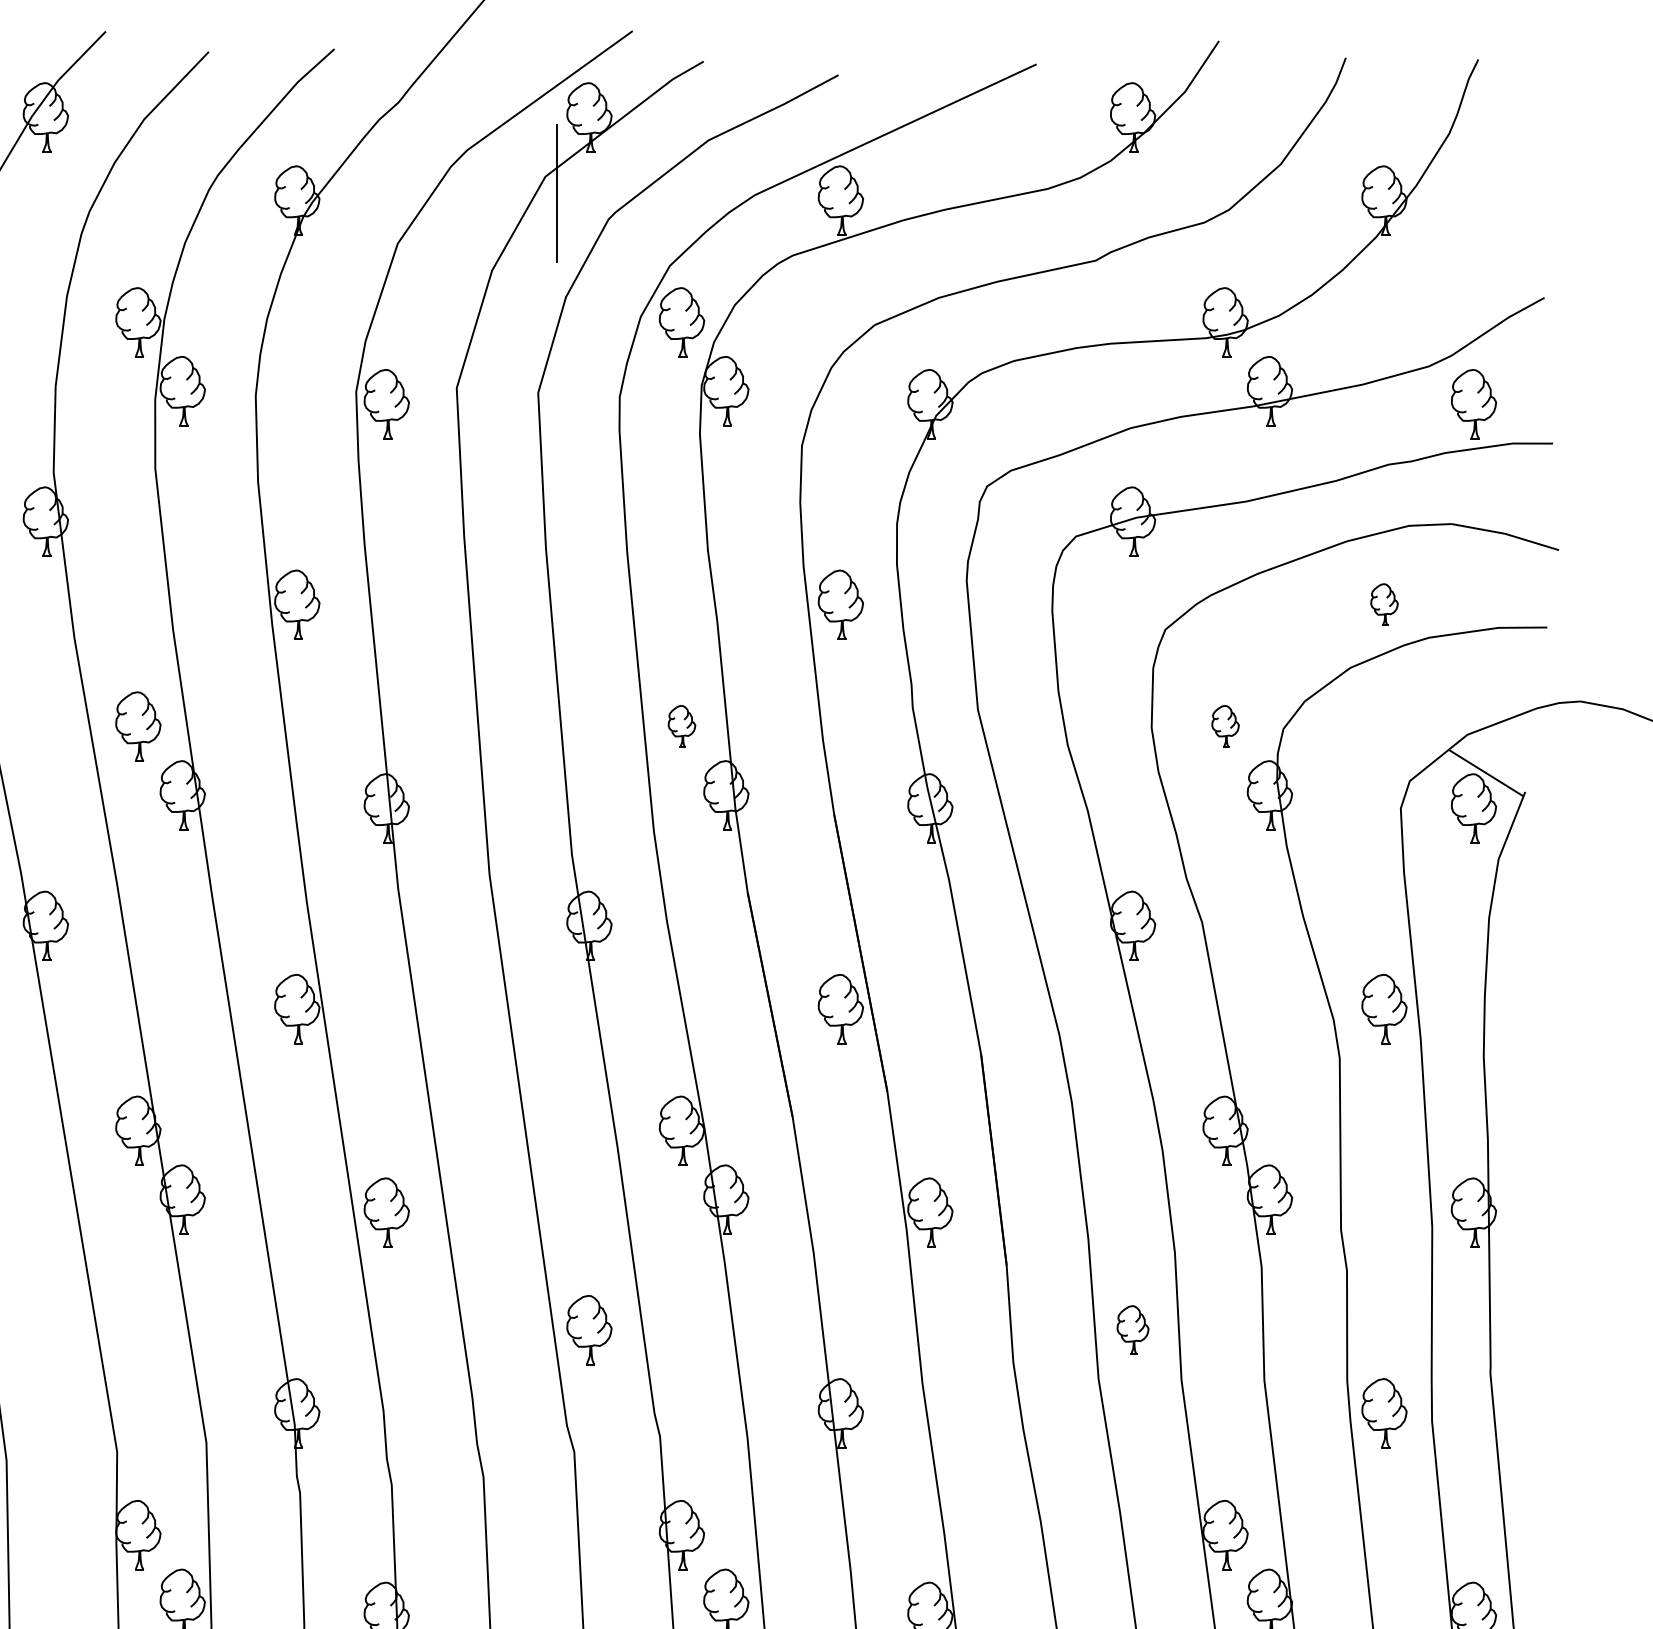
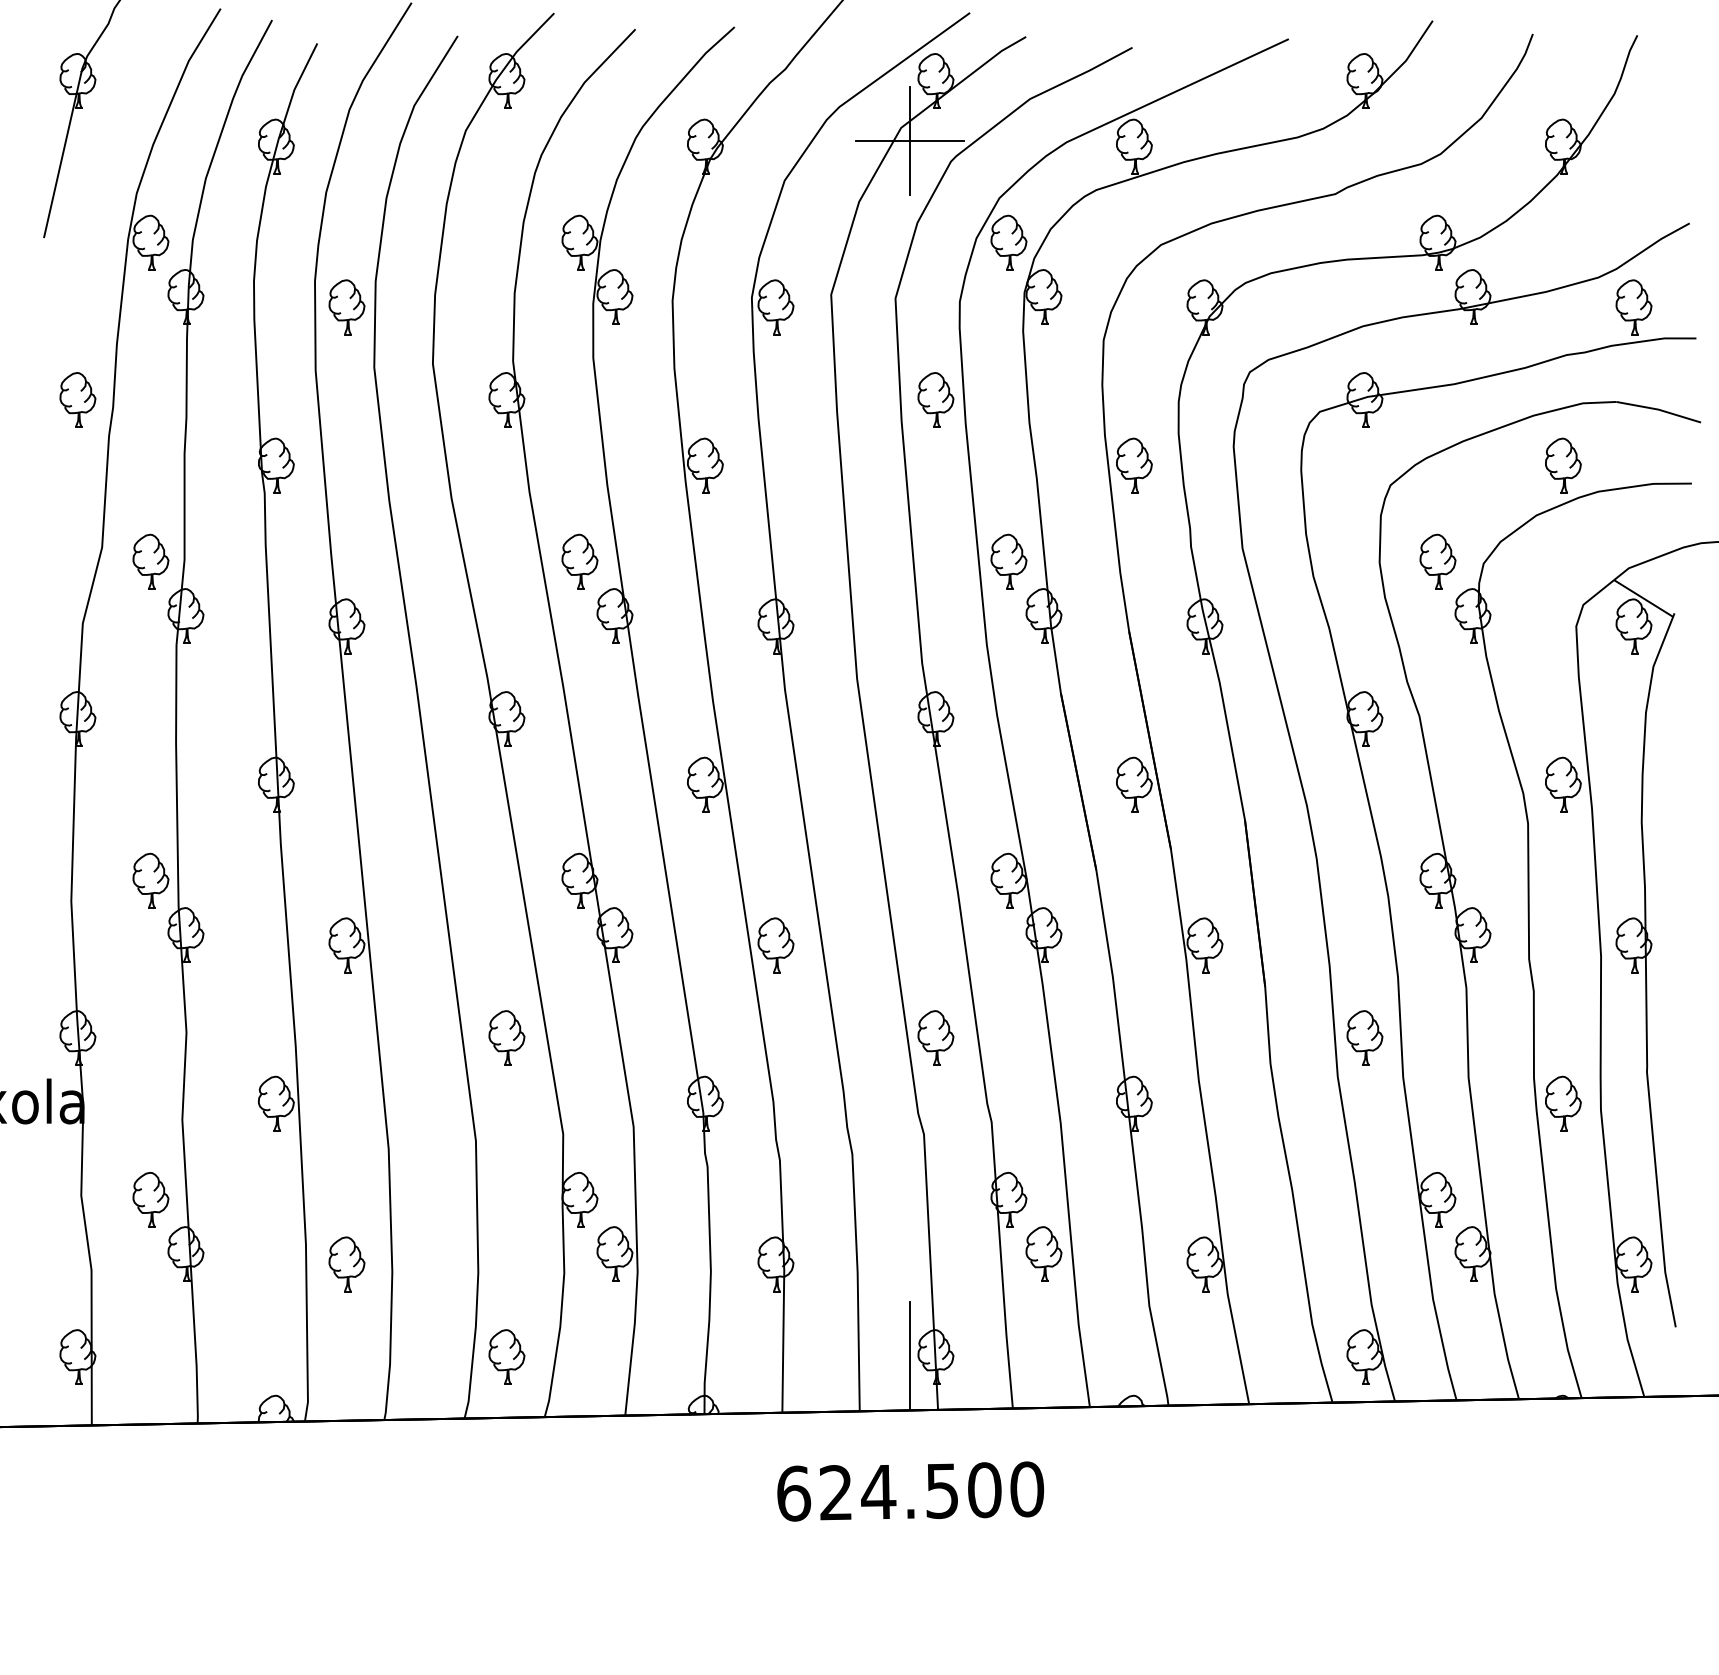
line: (555, 192) -> (909, 140), added
part: (588, 520) -> (935, 399), added
part: (1384, 604) -> (1563, 465), size x1.67
part: (681, 726) -> (1008, 561), size x1.67
part: (1224, 726) -> (1437, 561), size x1.67
part: (45, 1329) -> (506, 1037), added
part: (1132, 1329) -> (1364, 1037), size x1.43

